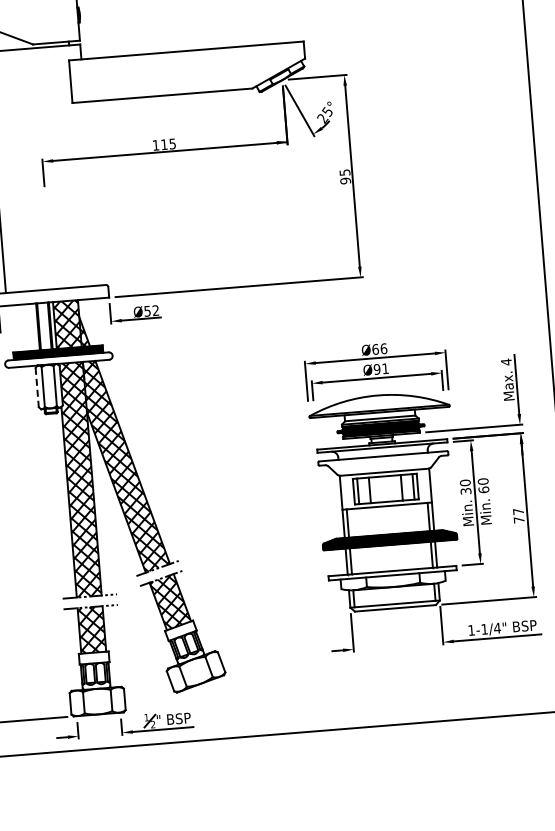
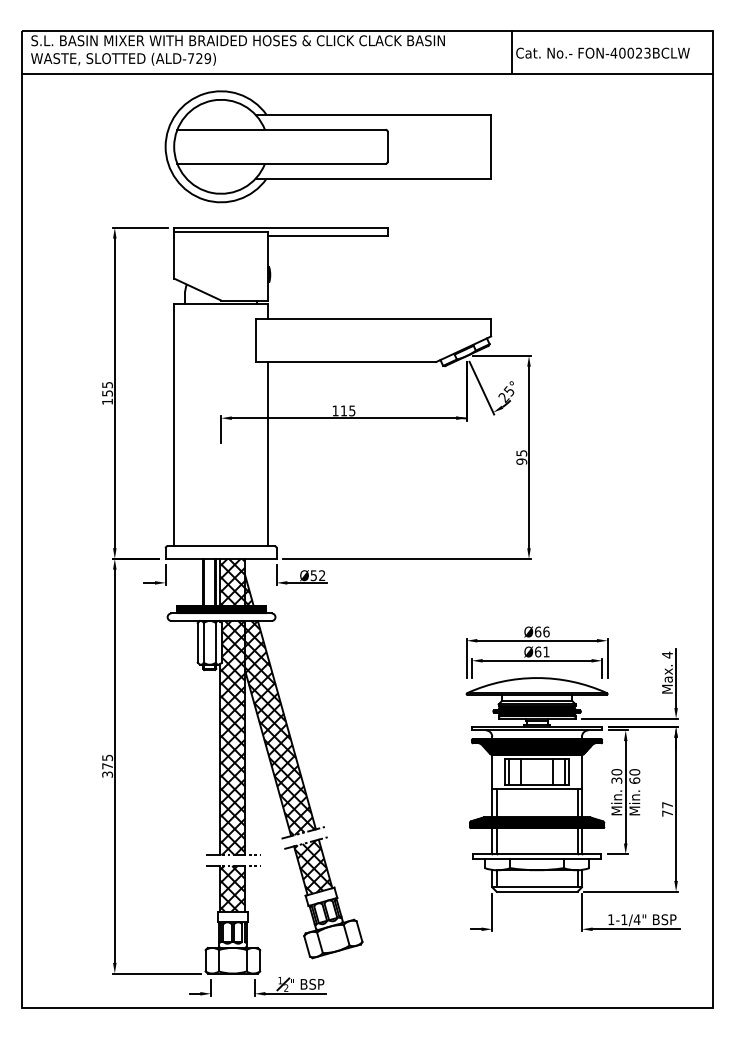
line: (92, 194) -> (268, 454), added
text: (376, 368) -> (537, 651), Ø91 -> Ø61
line: (36, 387) -> (197, 642), dashed -> solid
hatch: (383, 464) -> (536, 747), added

